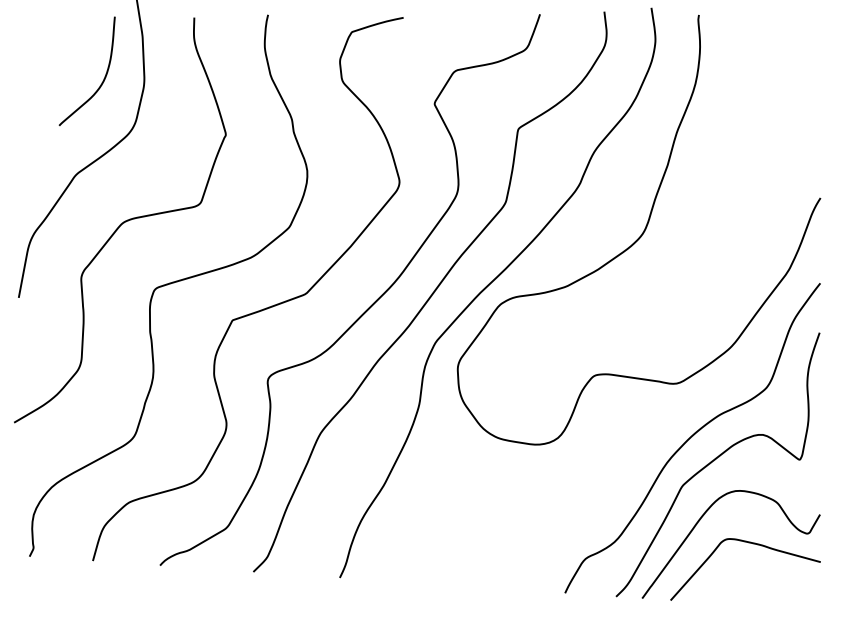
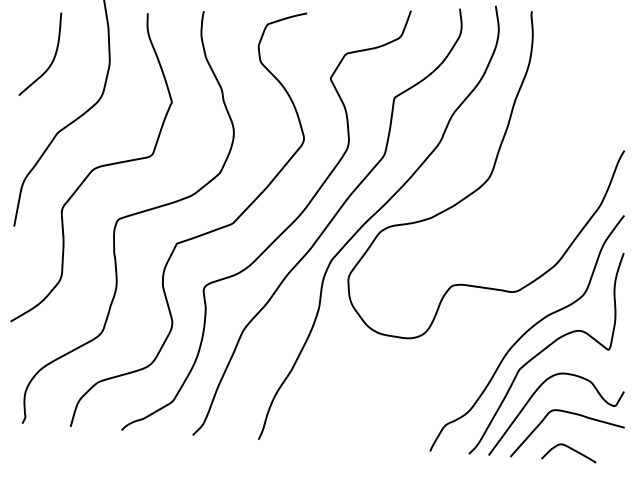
curve: (103, 78) -> (52, 59), moved
curve: (749, 590) -> (570, 449), added

